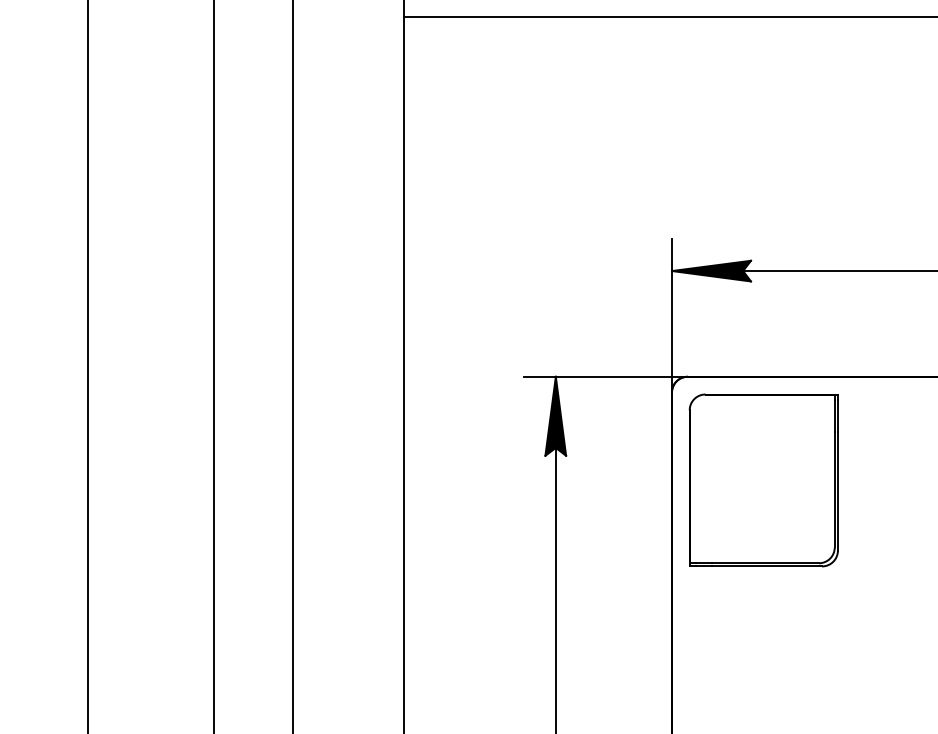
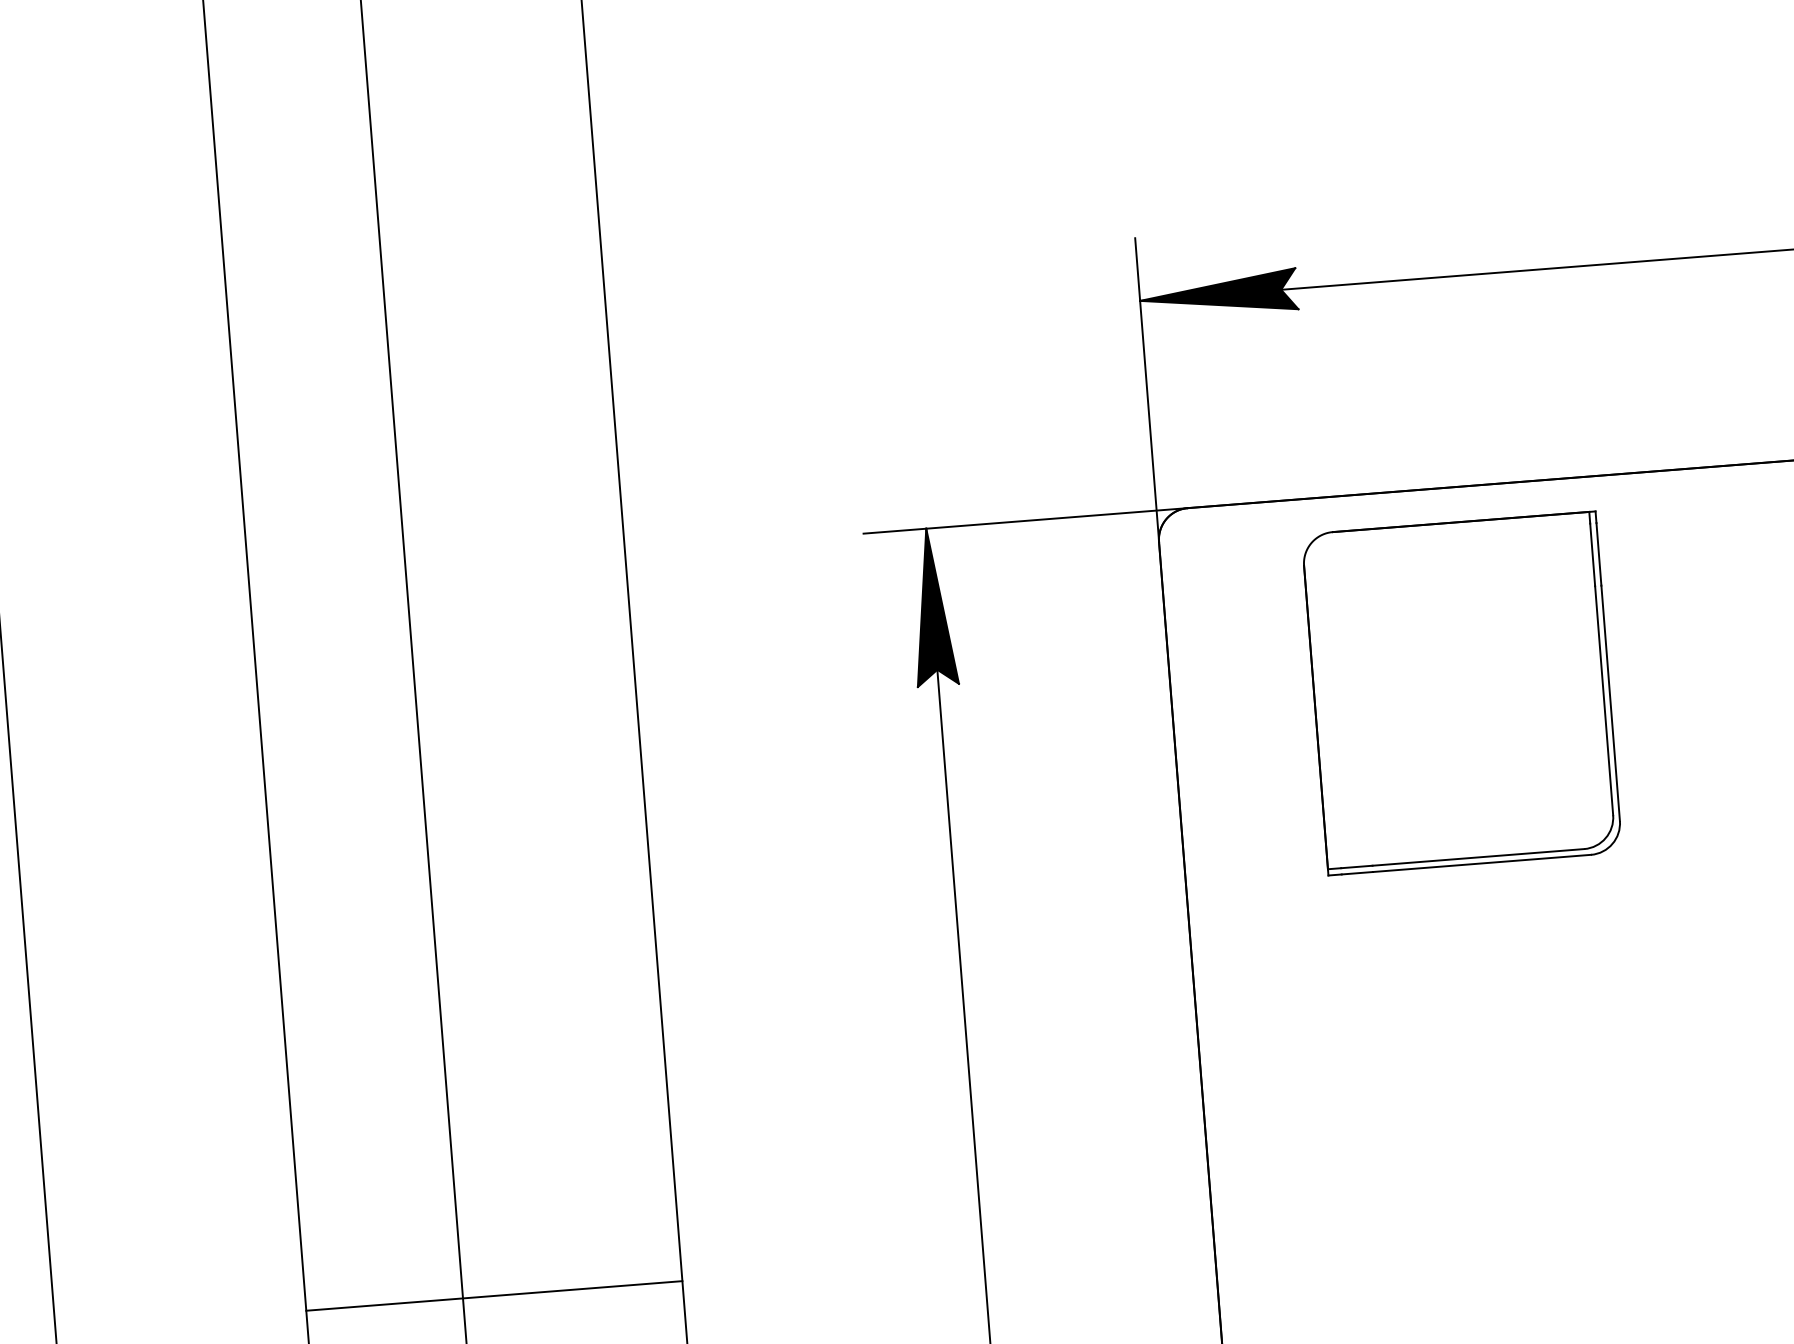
part: (763, 480) -> (1461, 693), moved

